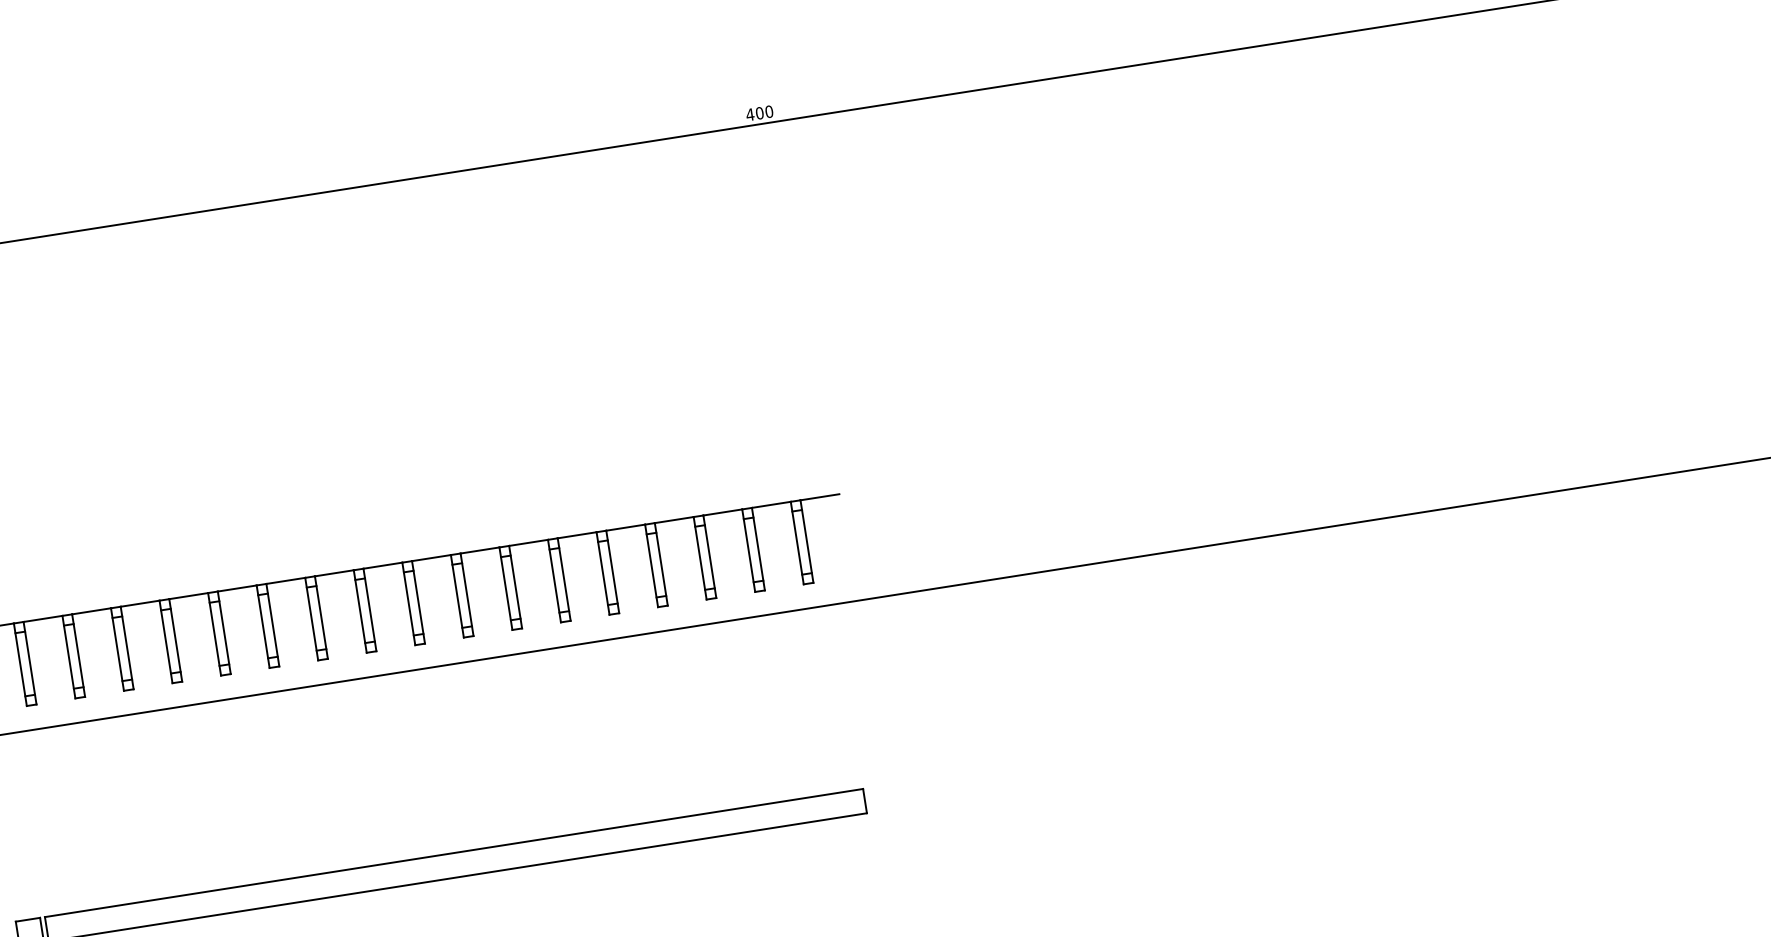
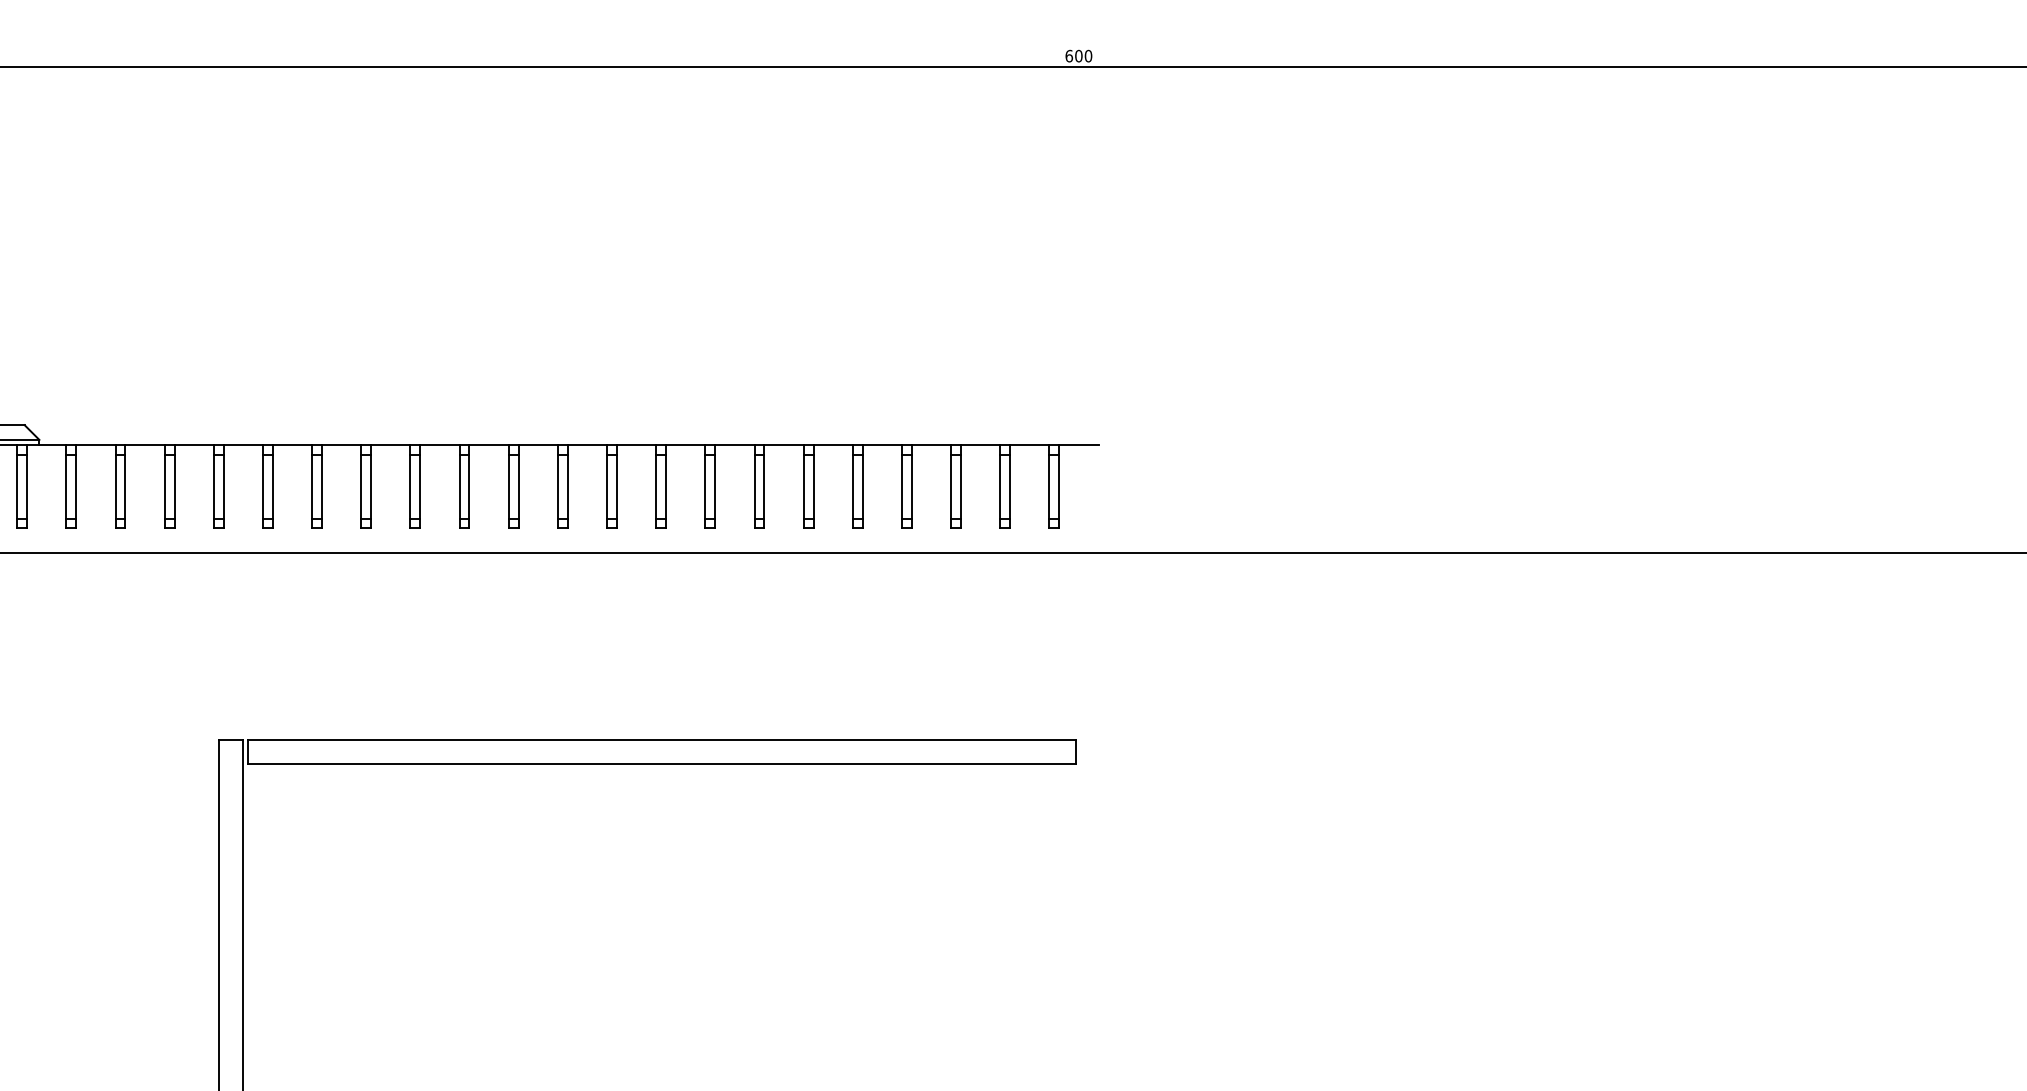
text: (750, 114) -> (1069, 55), 400 -> 600

